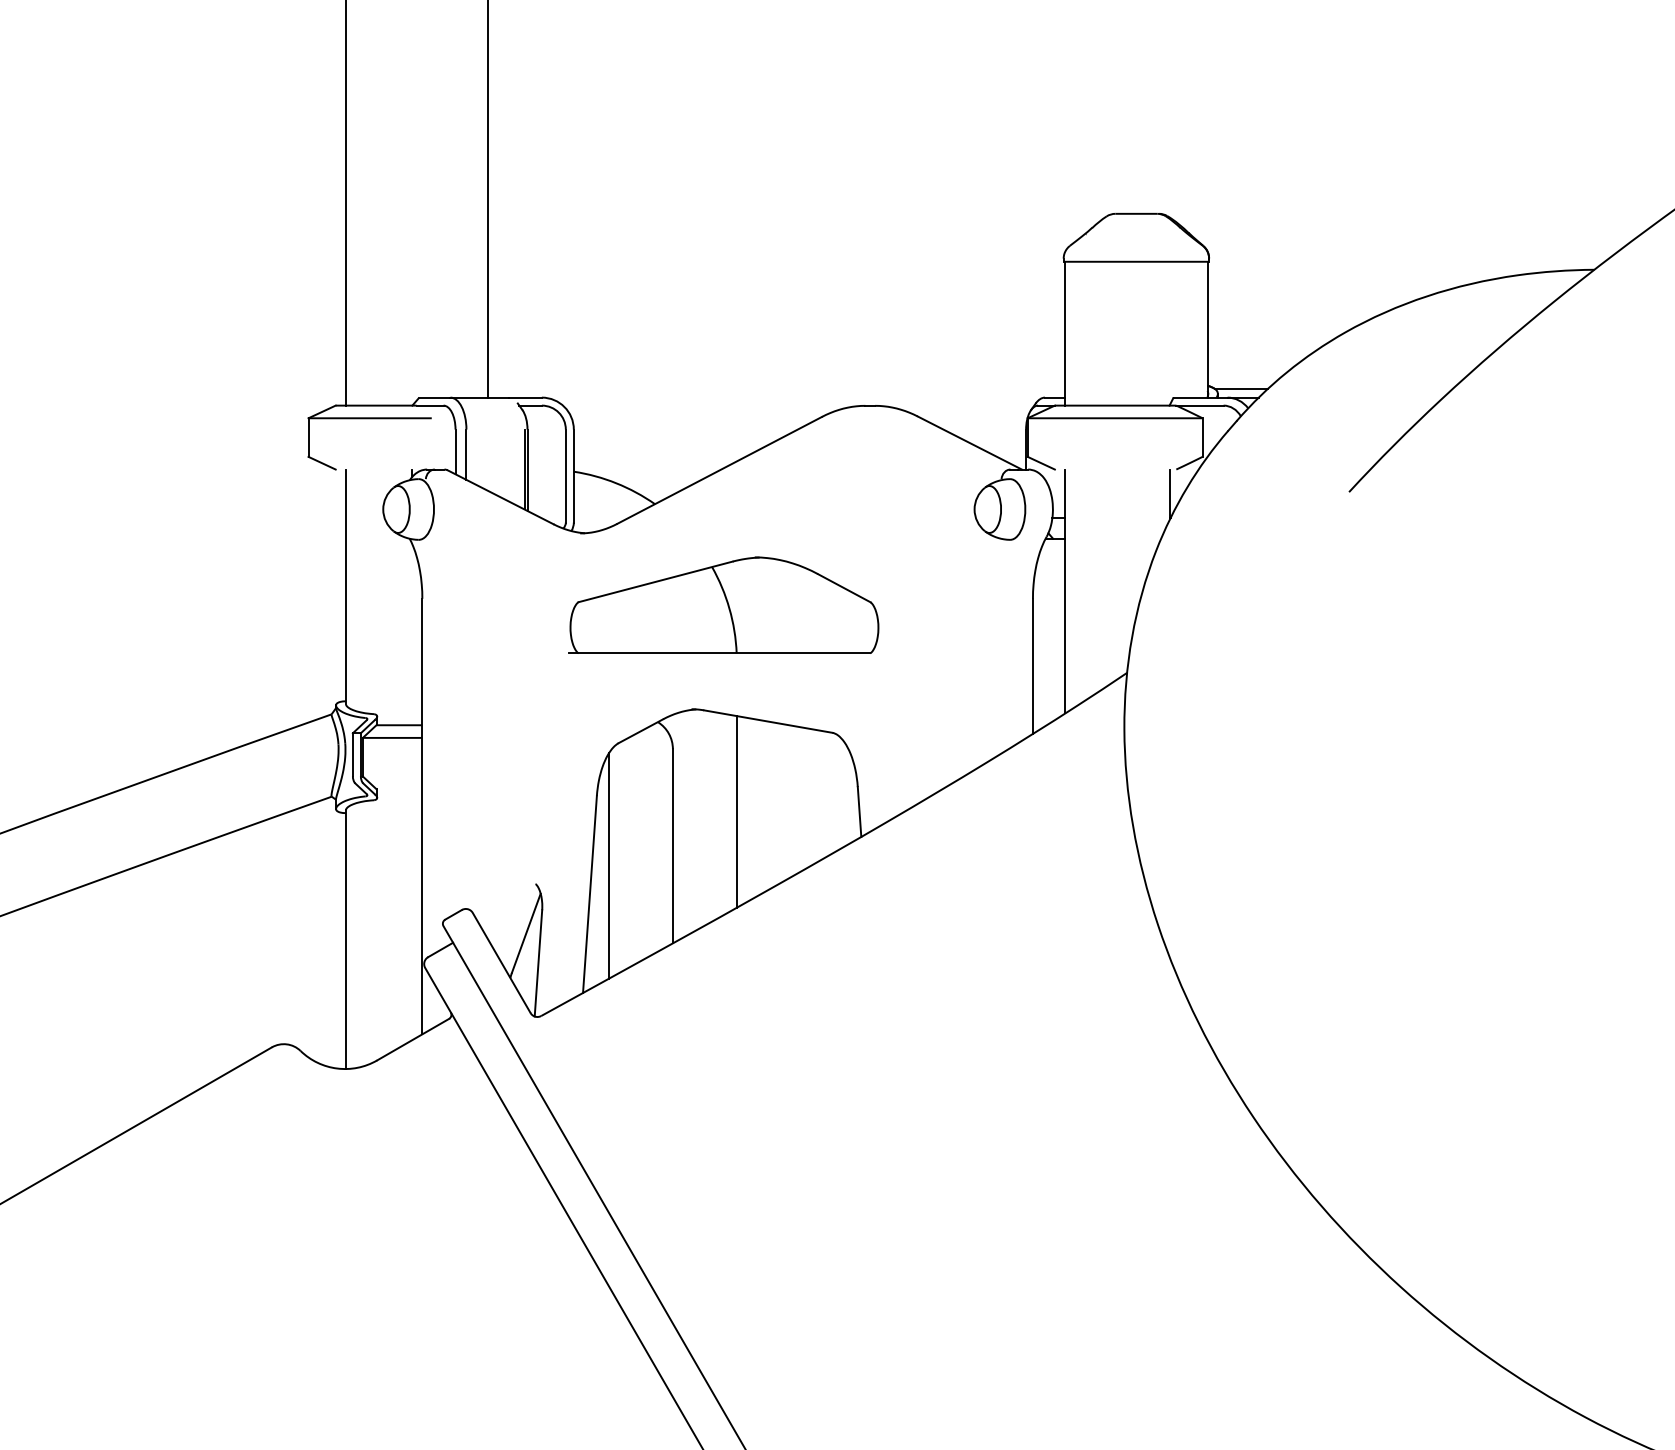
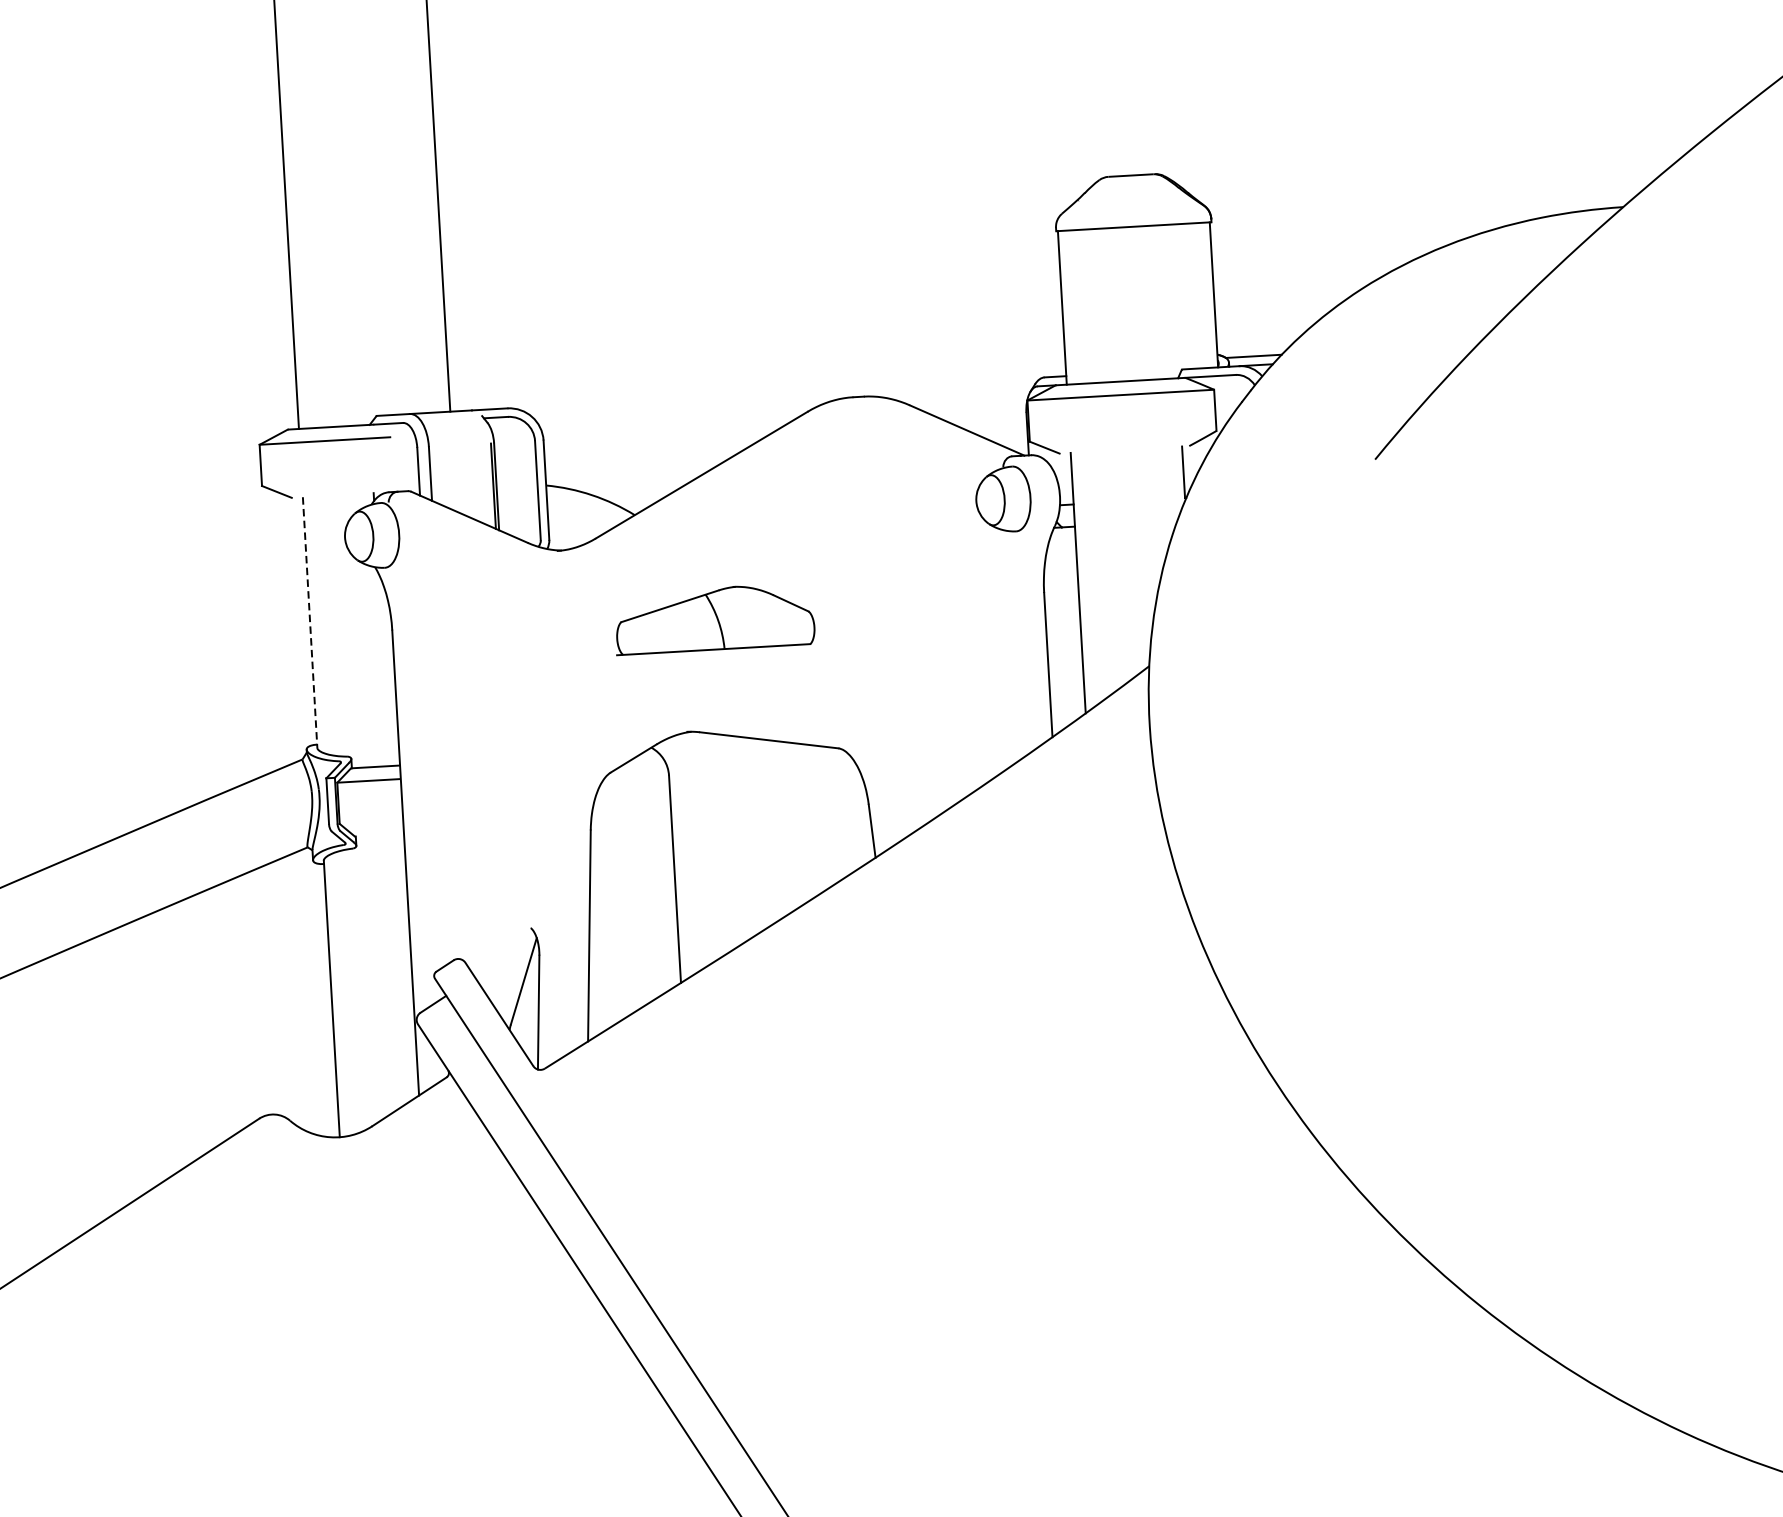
line: (346, 587) -> (310, 623), solid -> dashed
part: (723, 604) -> (714, 618), size x0.6
line: (736, 811) -> (740, 838), removed
line: (608, 865) -> (607, 903), removed

